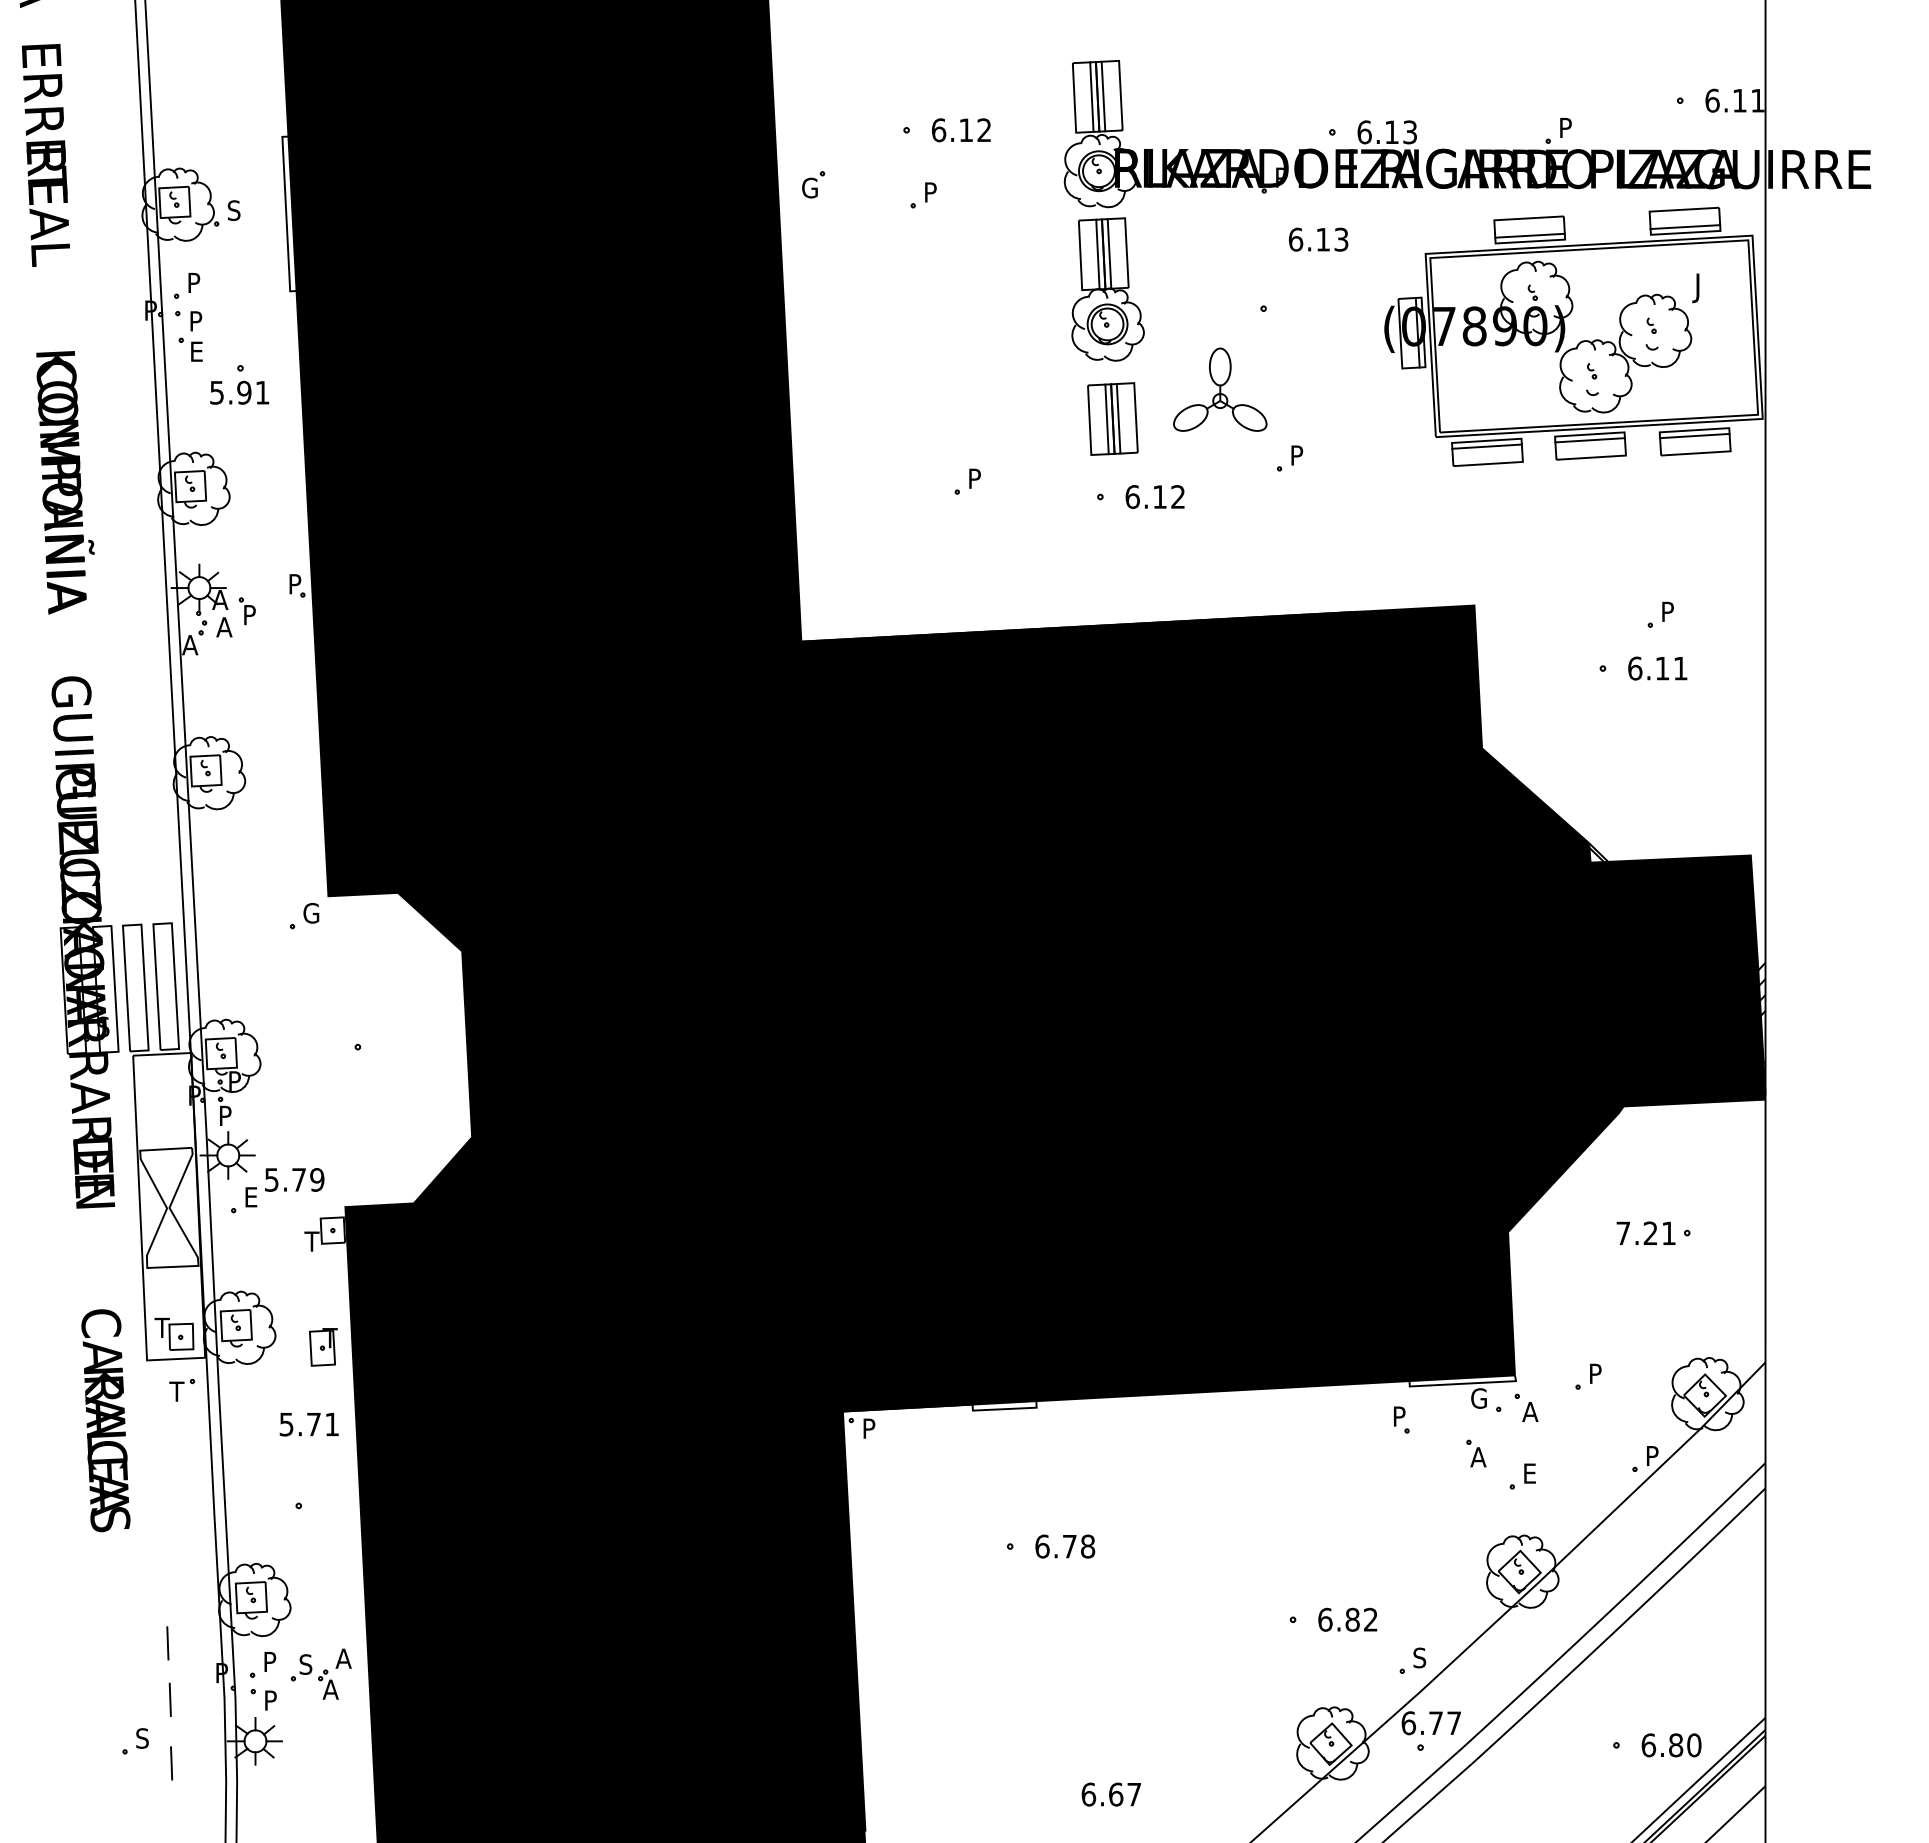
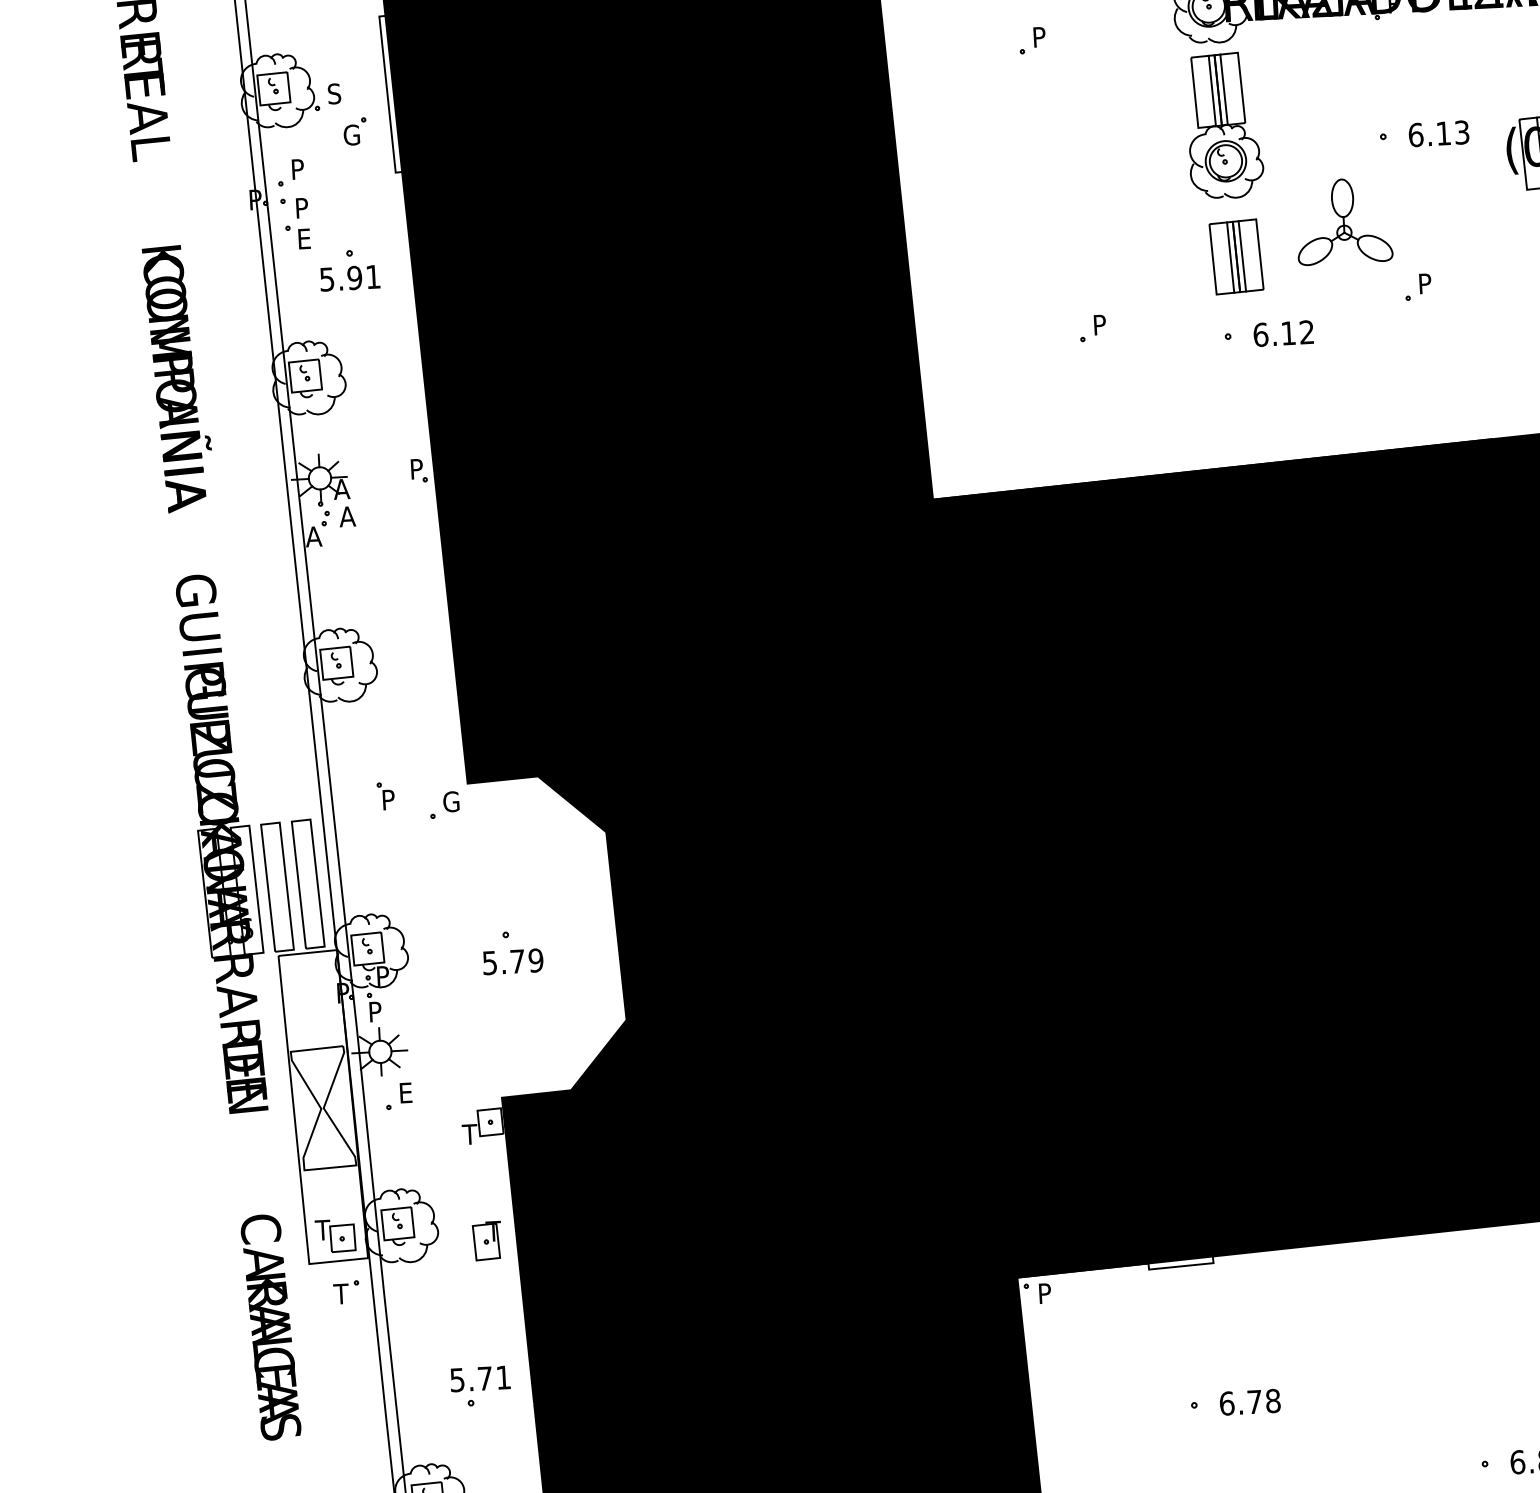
part: (813, 184) -> (355, 131), moved
text: (1318, 239) -> (1438, 133), moved
part: (246, 611) -> (385, 796), moved
text: (294, 1179) -> (512, 961), moved
text: (308, 1424) -> (479, 1378), moved

